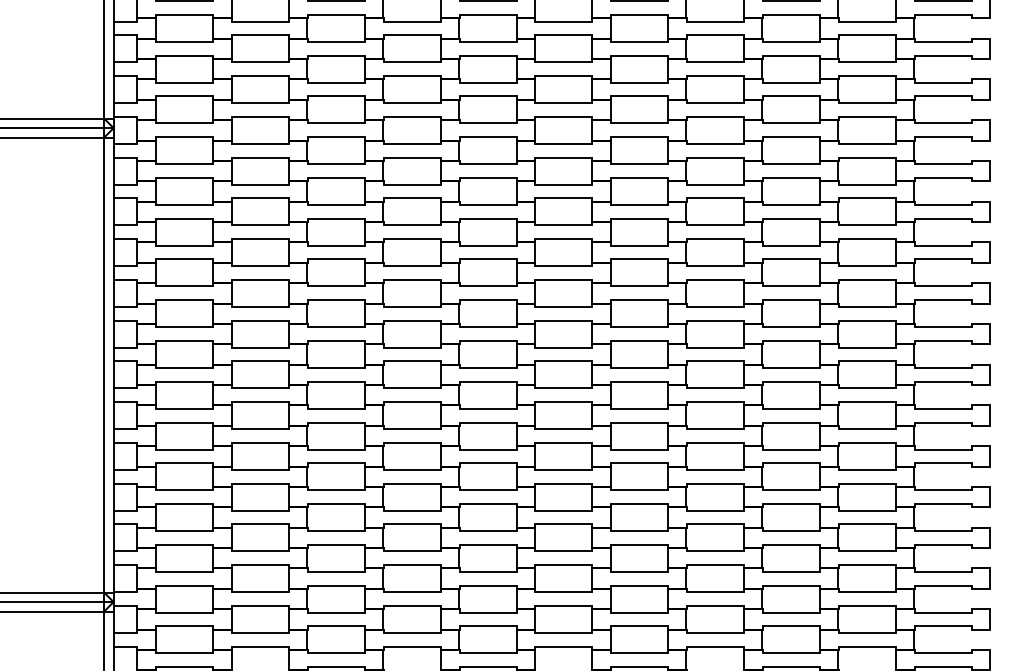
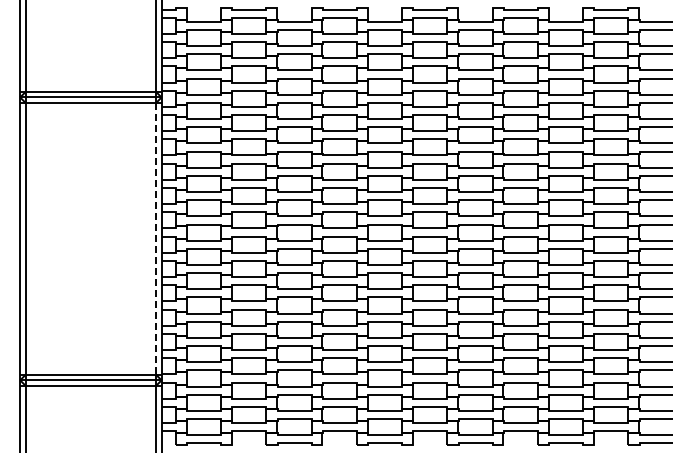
line: (103, 364) -> (155, 238), solid -> dashed

